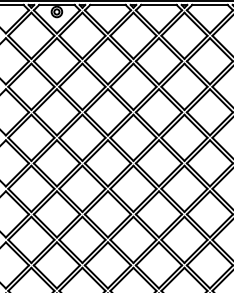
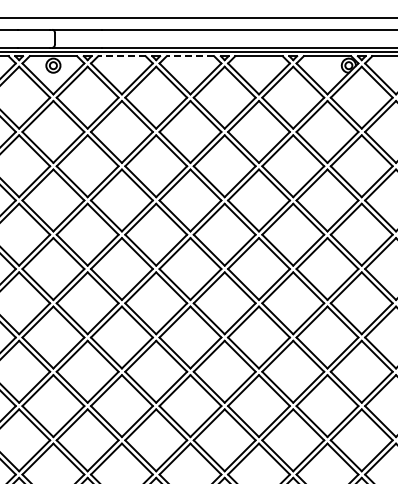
line: (107, 5) -> (121, 56), solid -> dashed
line: (159, 5) -> (190, 56), solid -> dashed

